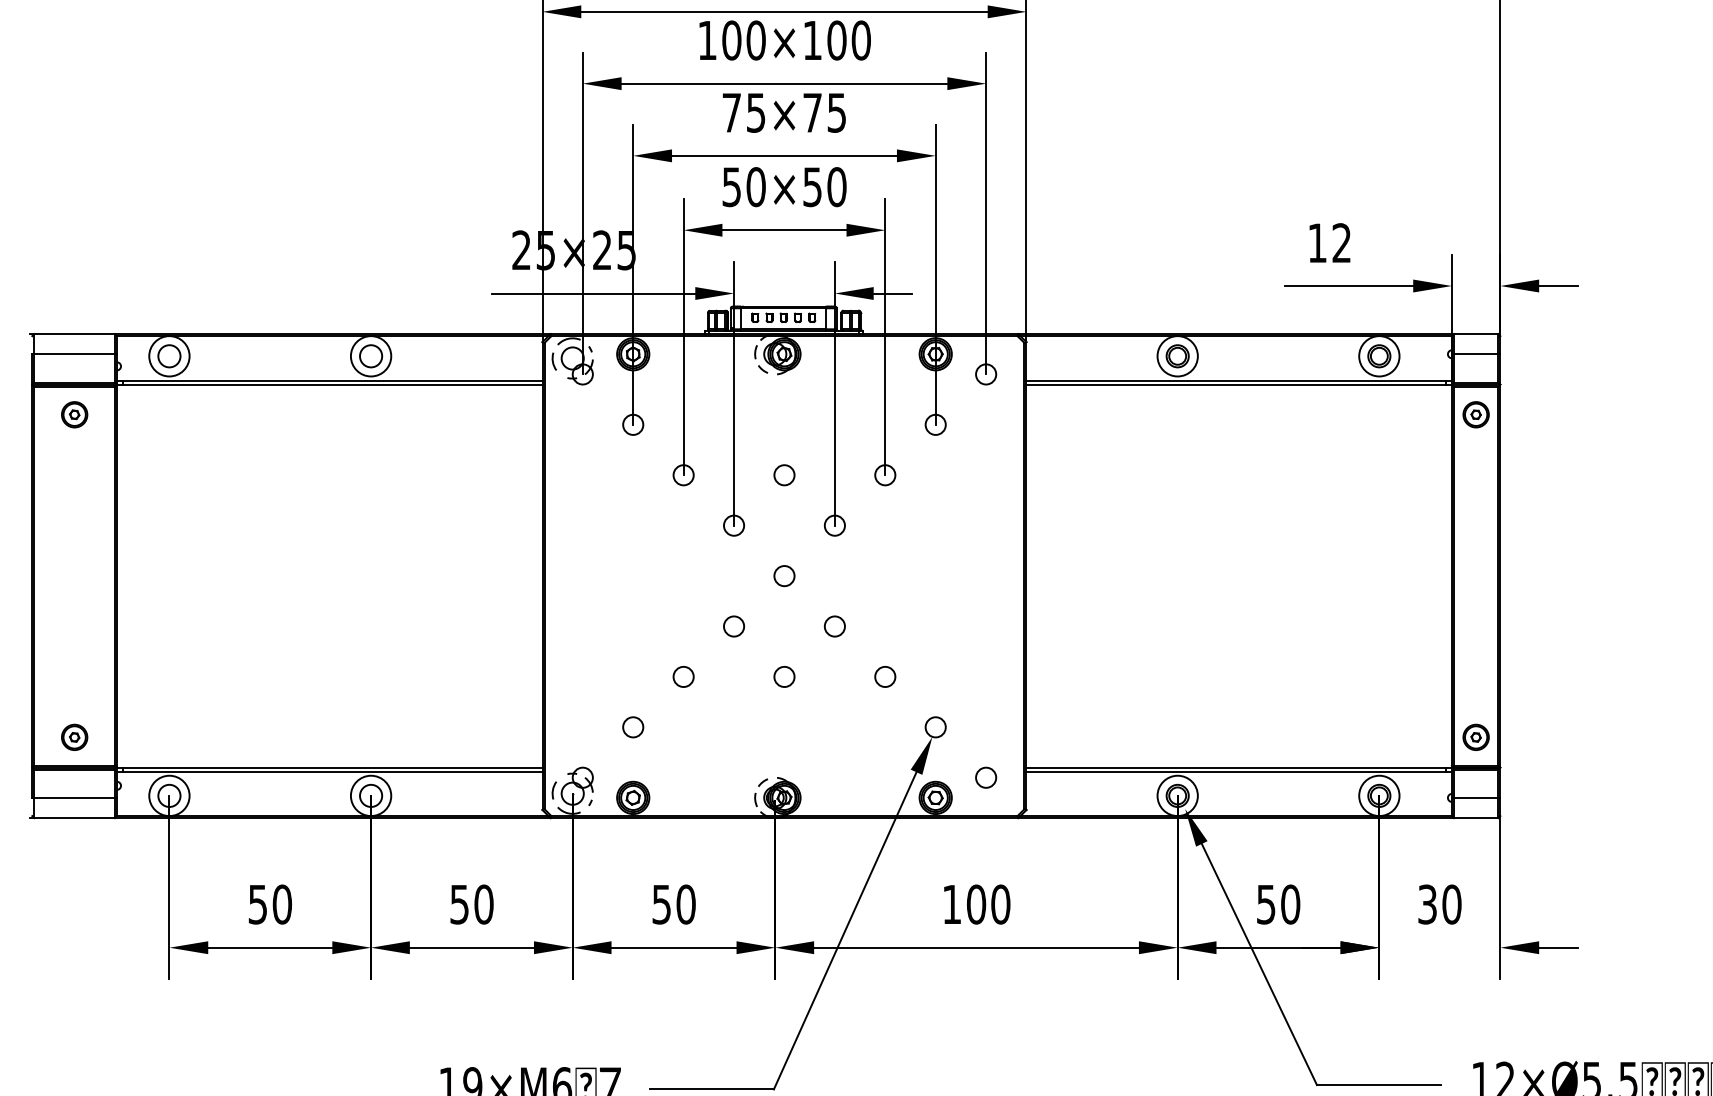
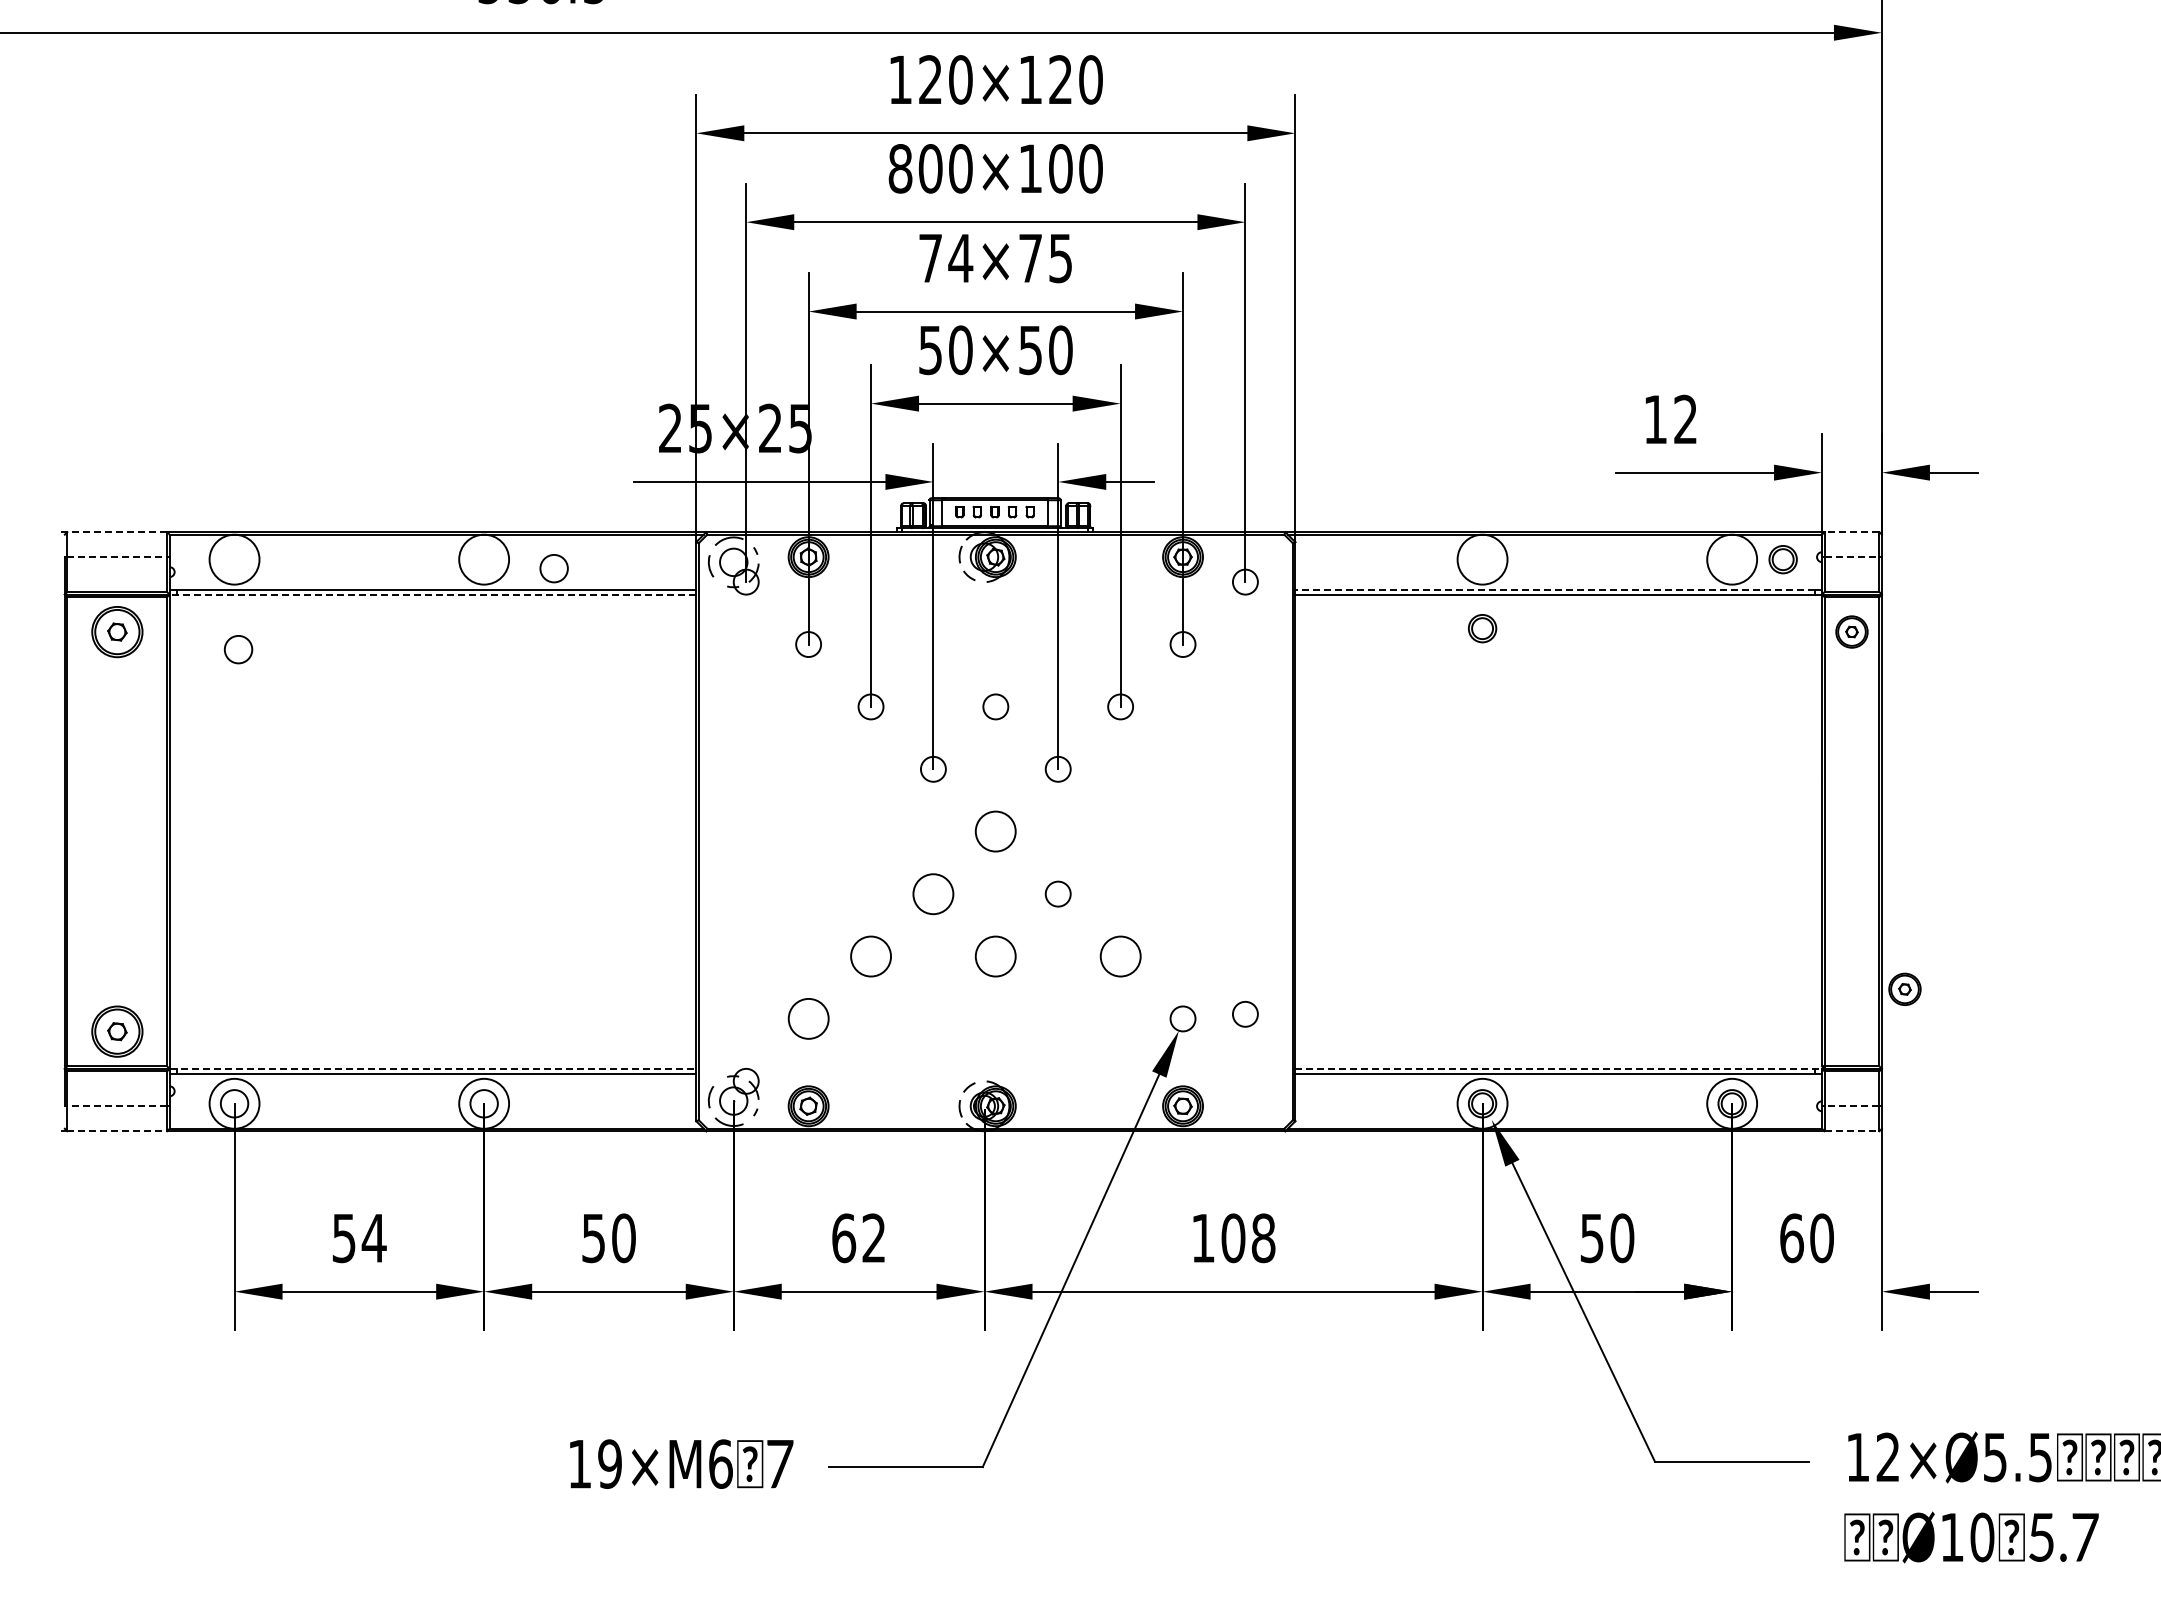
text: (707, 40) -> (900, 168), 100×100 -> 800×100
text: (755, 112) -> (960, 258), 75×75 -> 74×75
line: (74, 334) -> (117, 532), solid -> dashed
line: (1475, 334) -> (1851, 532), solid -> dashed
line: (74, 354) -> (117, 557), solid -> dashed
line: (1476, 354) -> (1852, 557), solid -> dashed
circle: (169, 356) -> (238, 649), moved
circle: (370, 356) -> (553, 568), moved
part: (1177, 356) -> (1482, 628), moved
part: (1378, 356) -> (1782, 559), moved
line: (1235, 380) -> (1554, 589), solid -> dashed
line: (329, 384) -> (432, 594), solid -> dashed
part: (74, 414) -> (116, 631), size x1.6
circle: (784, 575) -> (995, 831), size x1.6
circle: (734, 626) -> (933, 893), size x1.6
circle: (683, 676) -> (870, 956), size x1.6
circle: (784, 676) -> (995, 956), size x1.6
circle: (885, 676) -> (1120, 956), size x1.6
circle: (633, 726) -> (808, 1018), size x1.6
part: (74, 736) -> (116, 1030), size x1.6
part: (1475, 736) -> (1904, 988), moved
line: (330, 767) -> (433, 1068), solid -> dashed
line: (1239, 767) -> (1559, 1068), solid -> dashed
circle: (986, 777) -> (1245, 1014), moved
line: (74, 798) -> (117, 1106), solid -> dashed
line: (1475, 798) -> (1851, 1106), solid -> dashed
line: (74, 818) -> (117, 1131), solid -> dashed
line: (1476, 818) -> (1852, 1131), solid -> dashed
text: (1000, 903) -> (1263, 1237), 100 -> 108
text: (281, 904) -> (373, 1238), 50 -> 54
text: (674, 904) -> (859, 1238), 50 -> 62
text: (1427, 904) -> (1791, 1238), 30 -> 60

